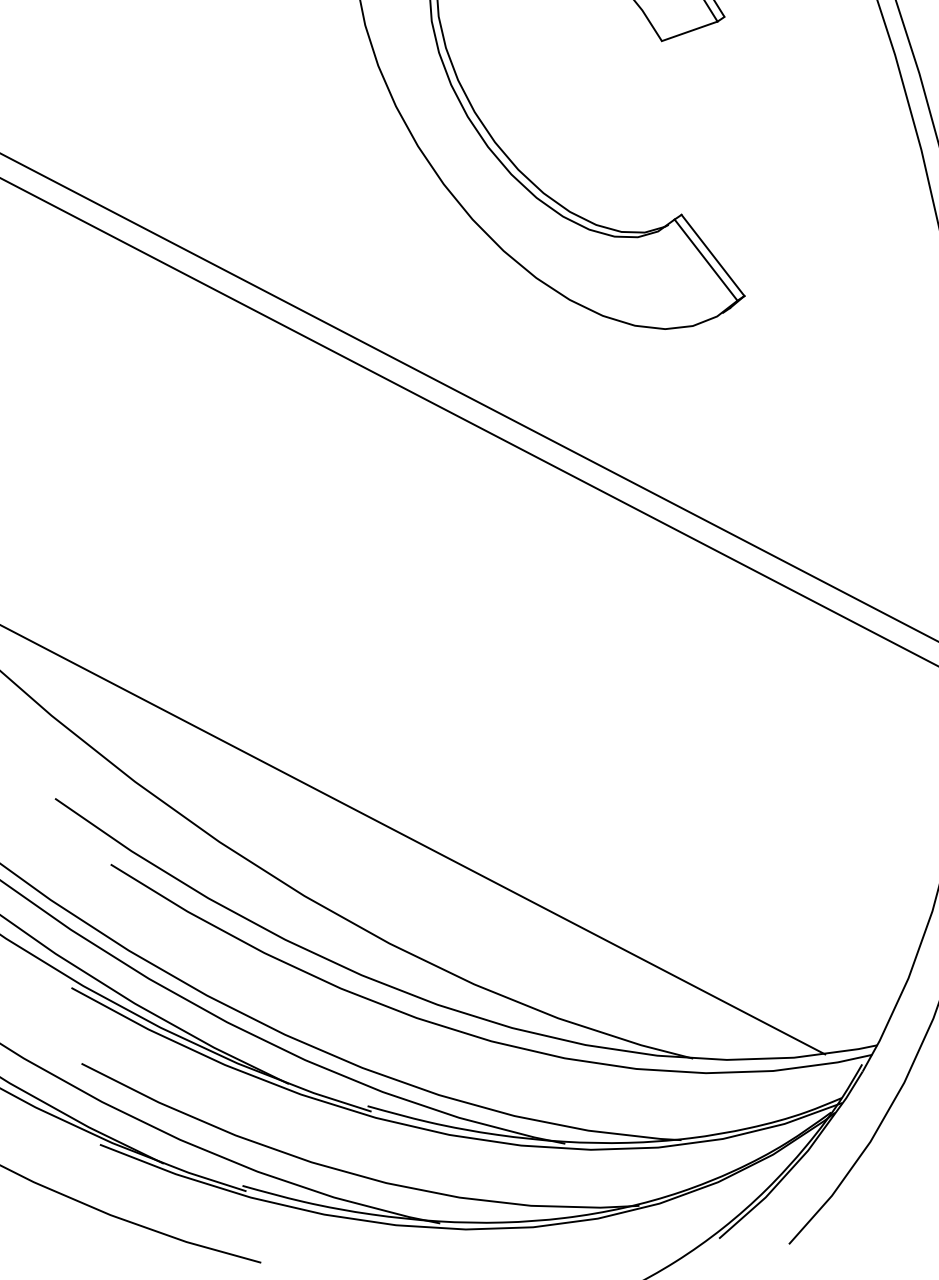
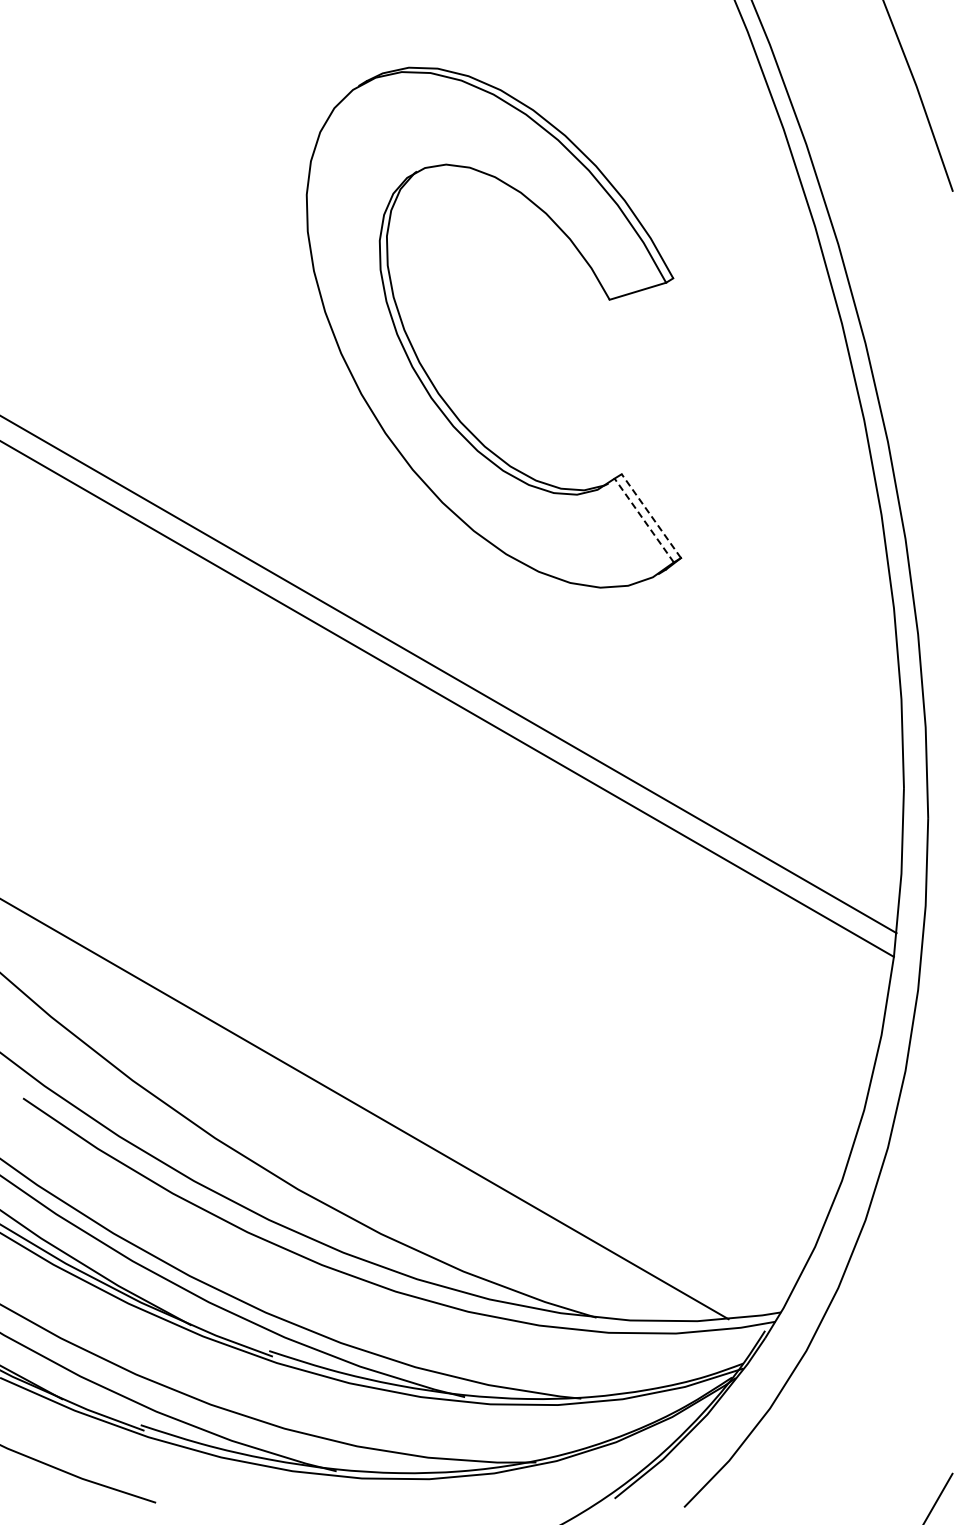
line: (713, 254) -> (651, 515), solid -> dashed
line: (705, 260) -> (643, 520), solid -> dashed

